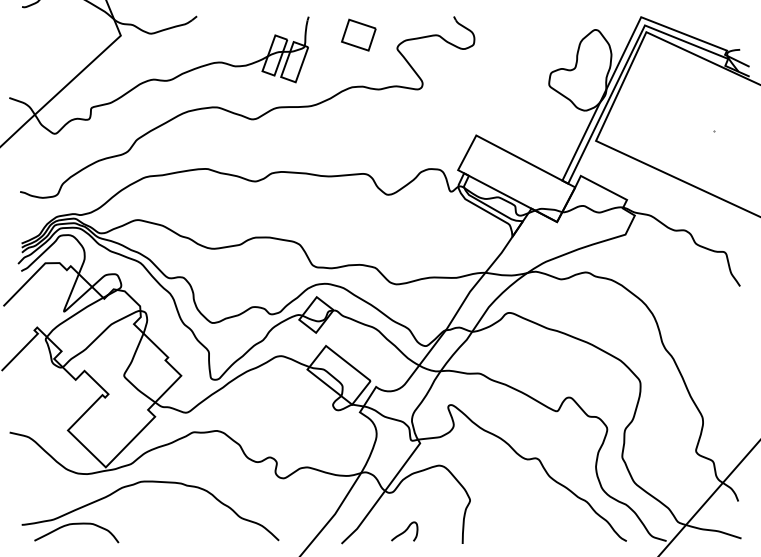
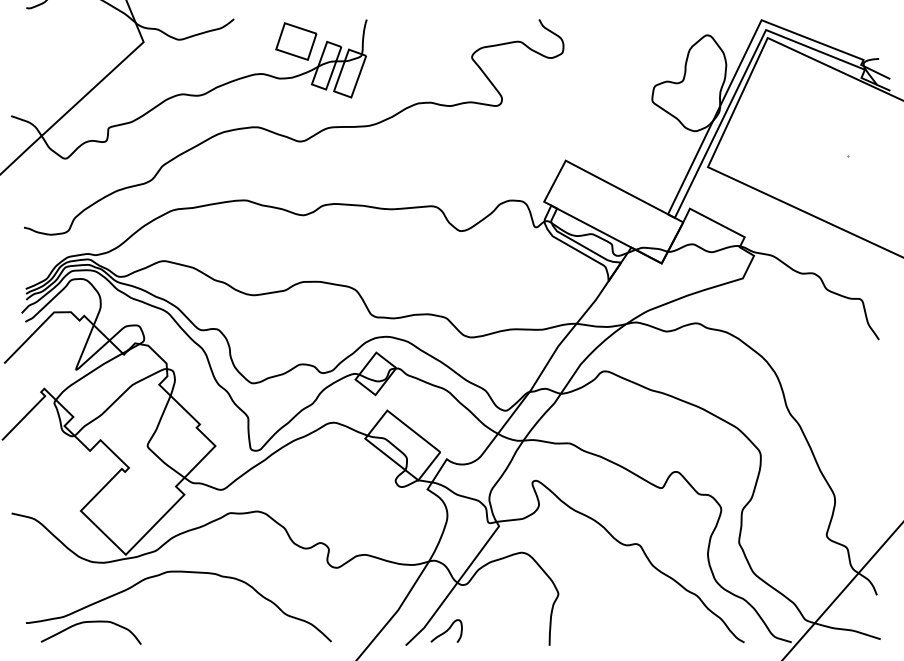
part: (359, 35) -> (296, 41), moved
curve: (404, 531) -> (446, 630), moved

